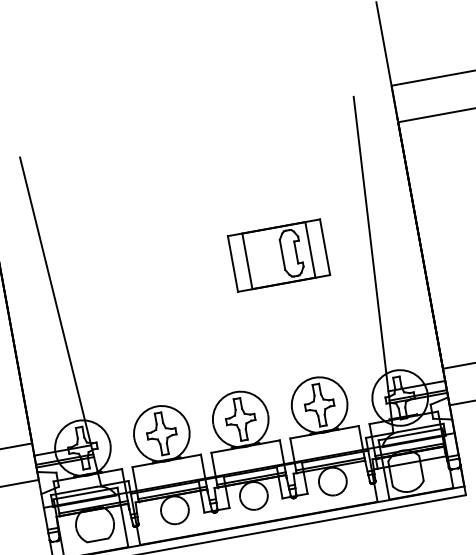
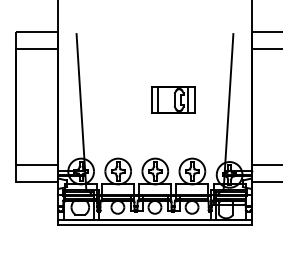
part: (279, 254) -> (173, 99), moved

